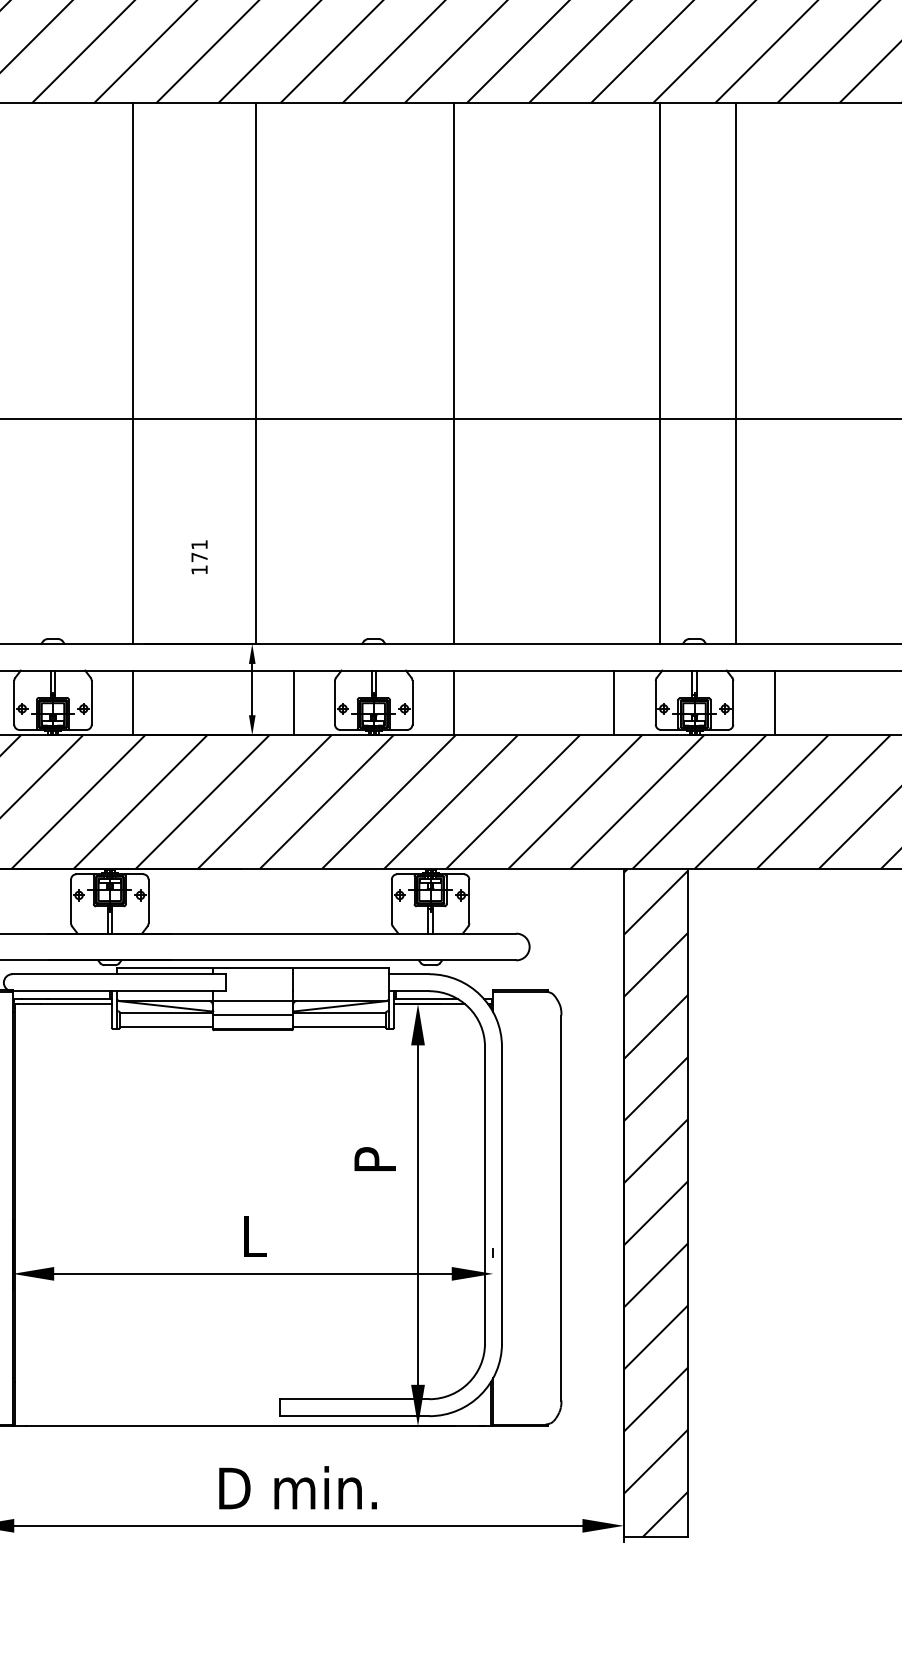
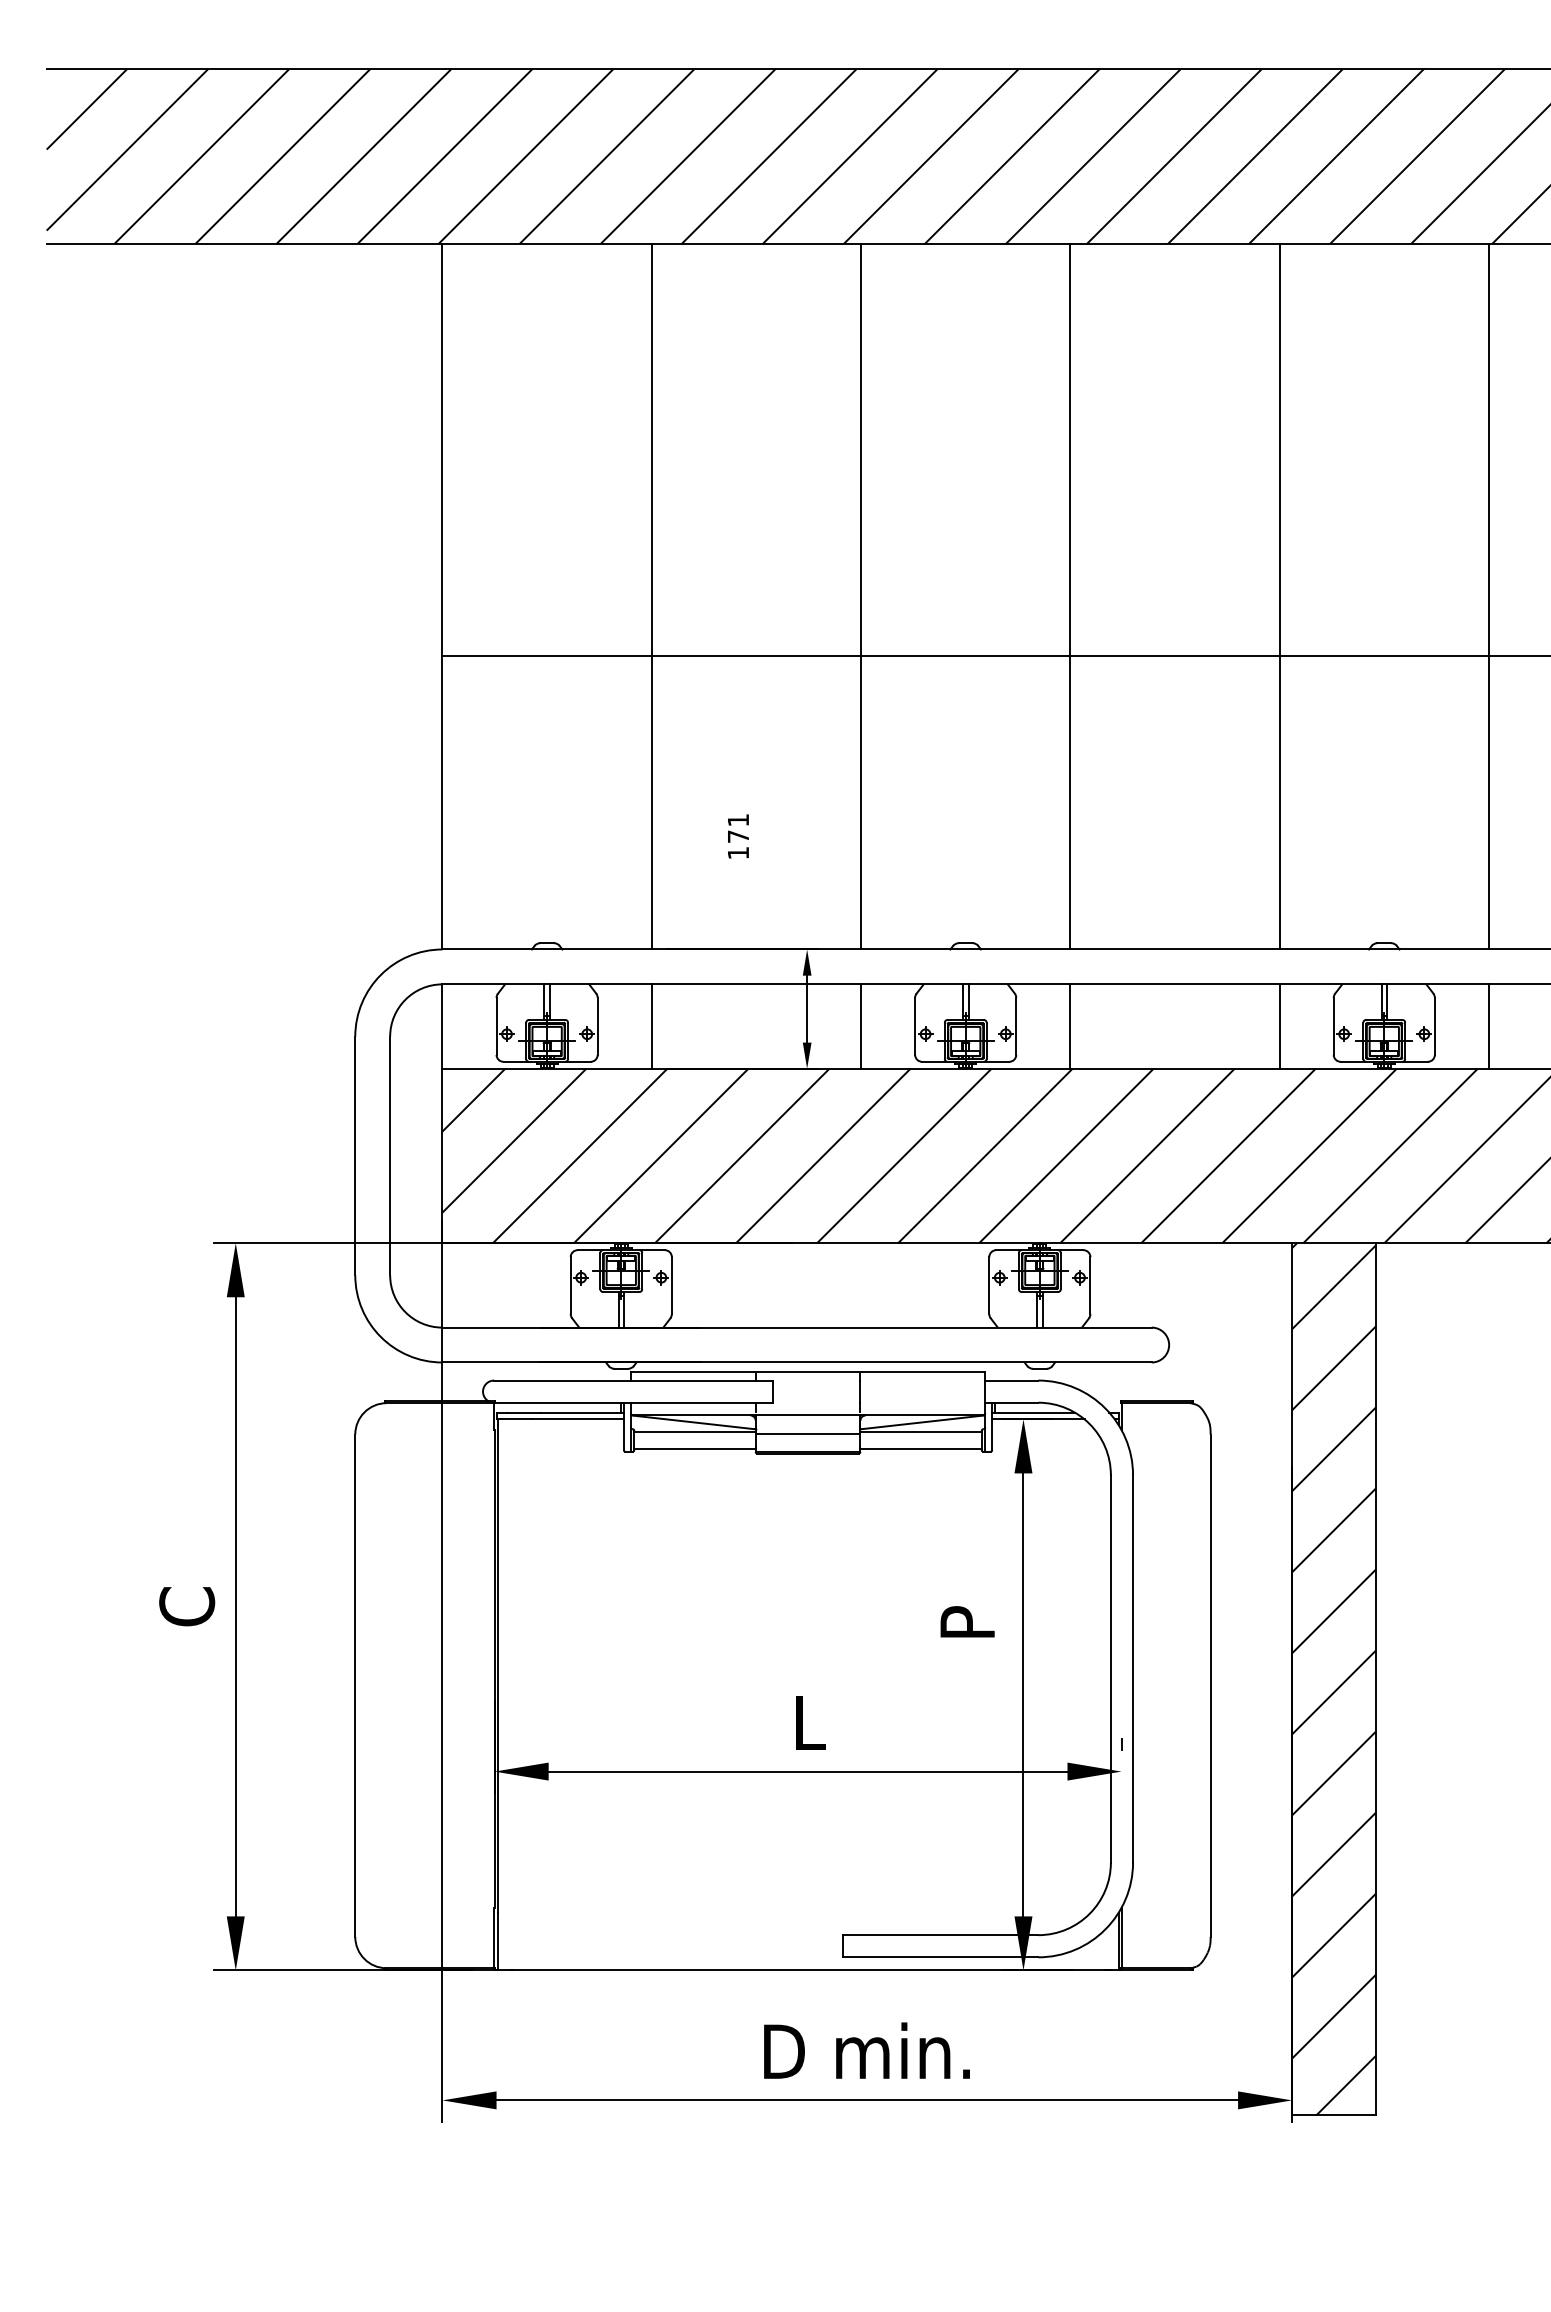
line: (256, 373) -> (861, 596), moved
line: (660, 373) -> (1279, 596), moved
line: (736, 373) -> (1488, 596), moved

